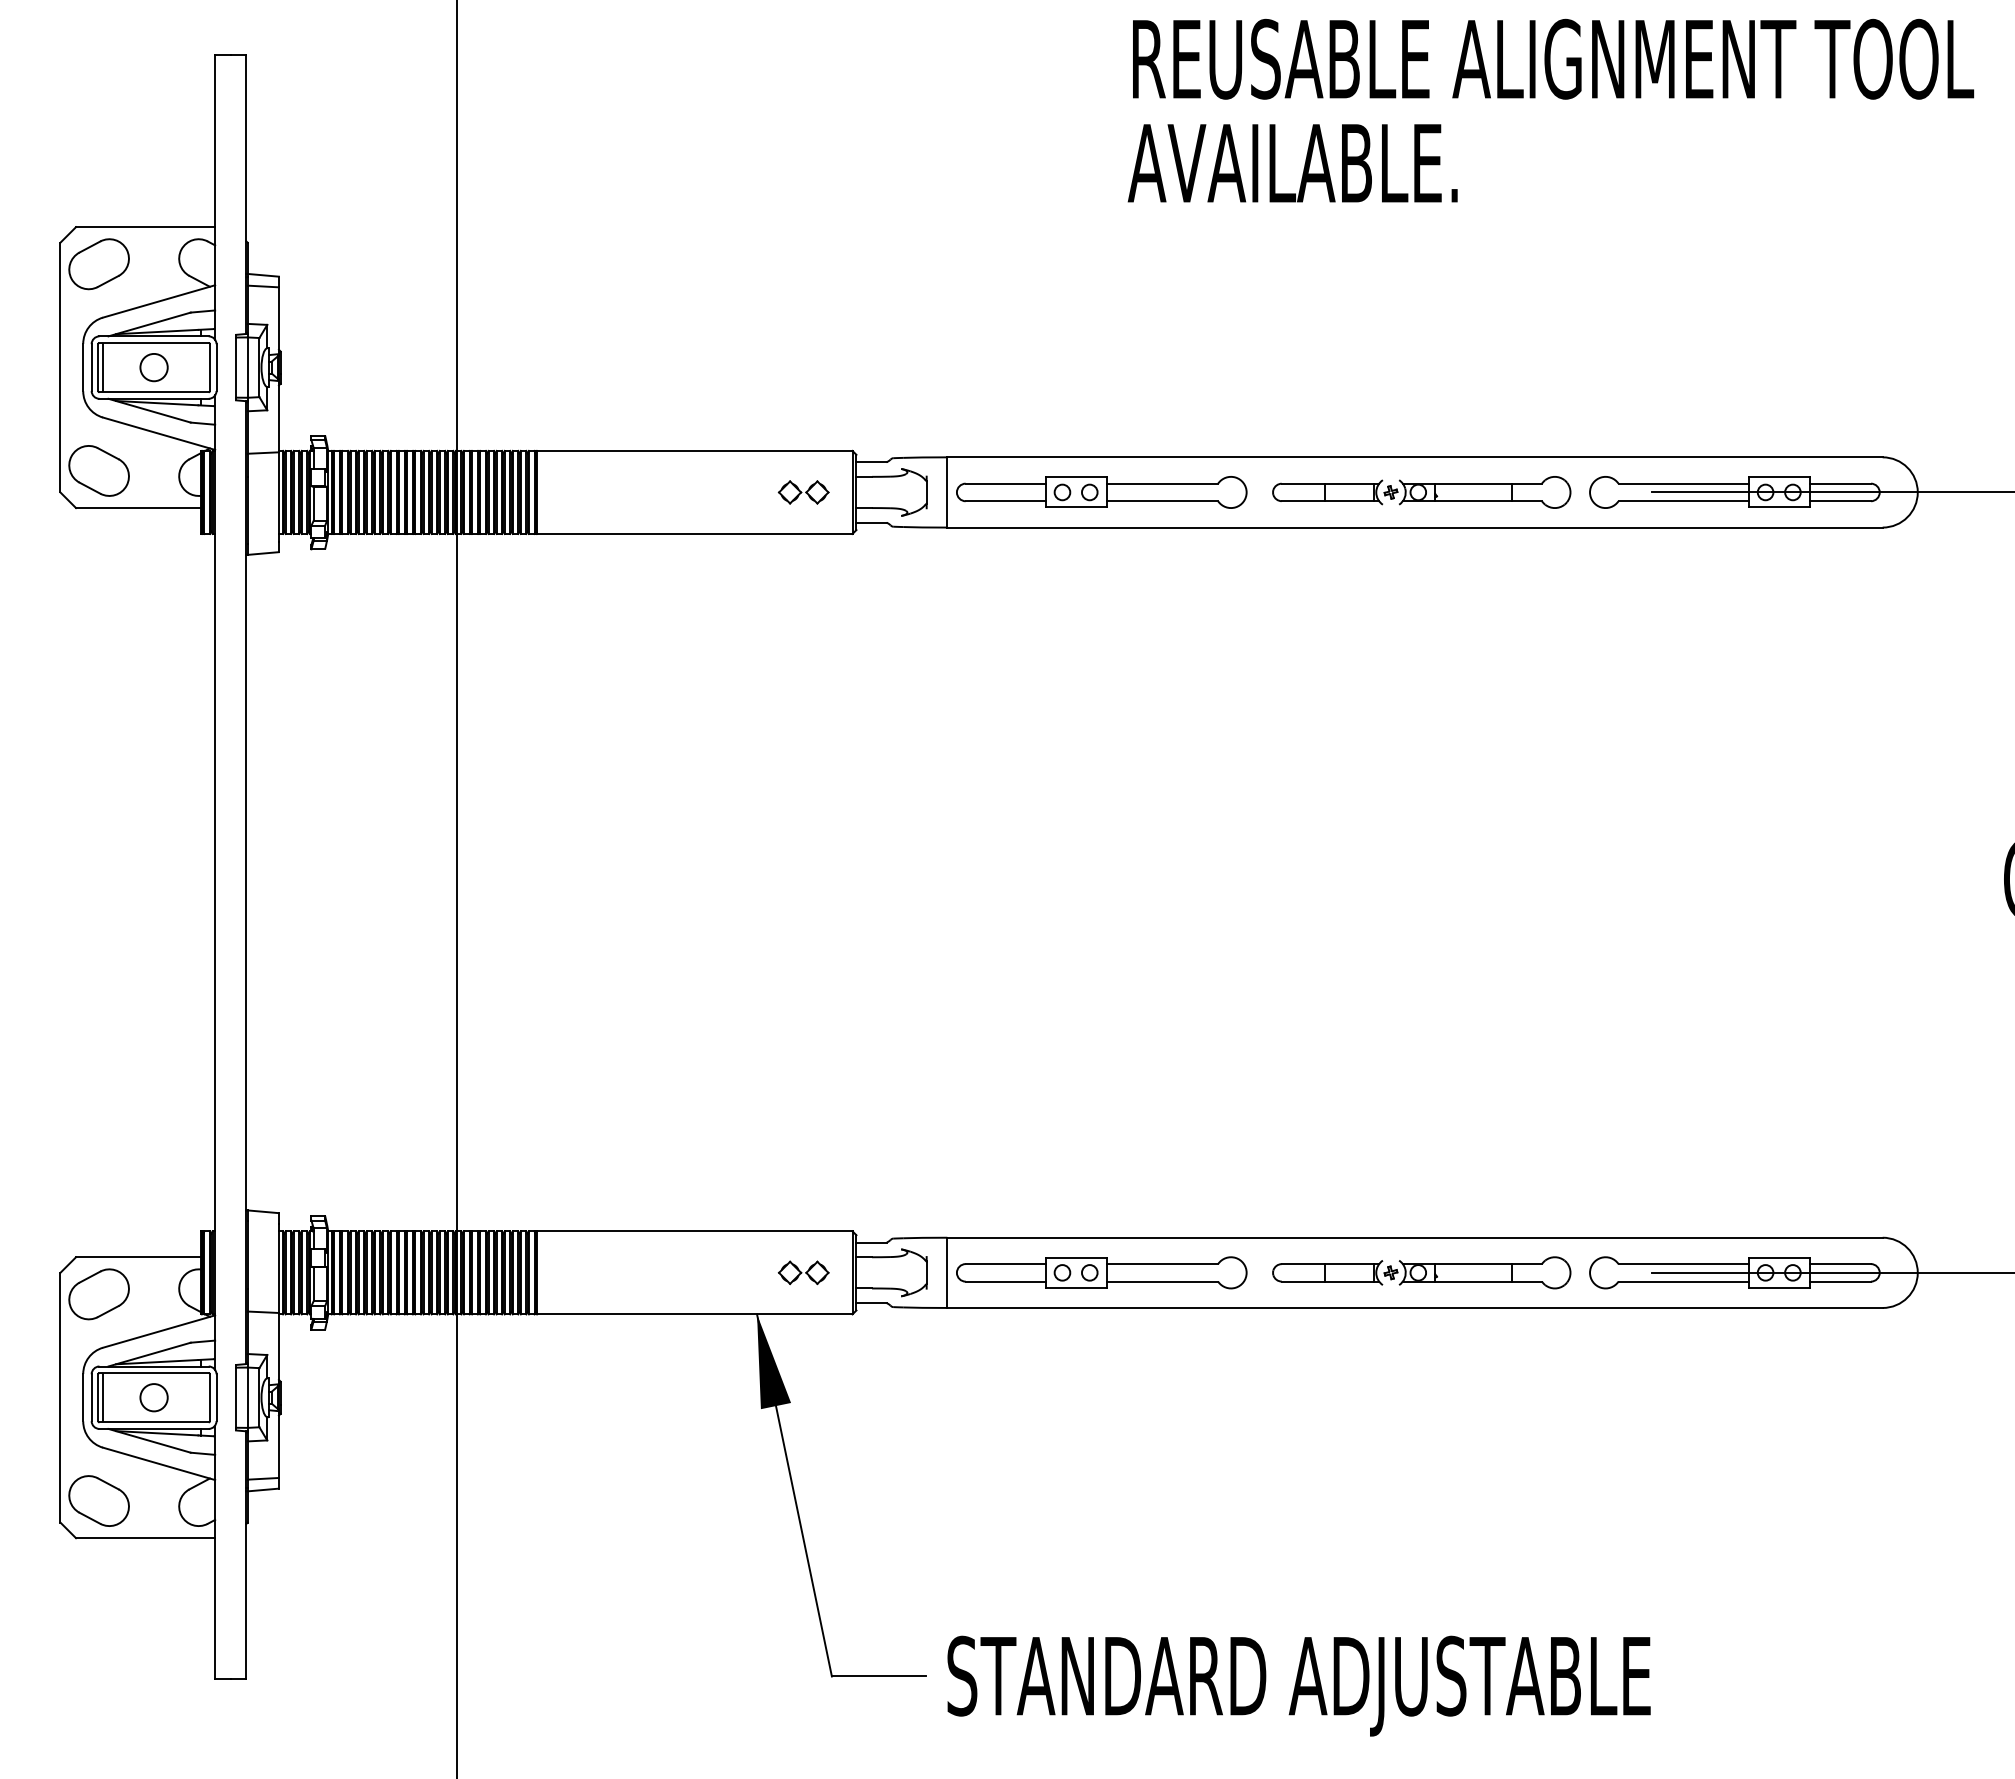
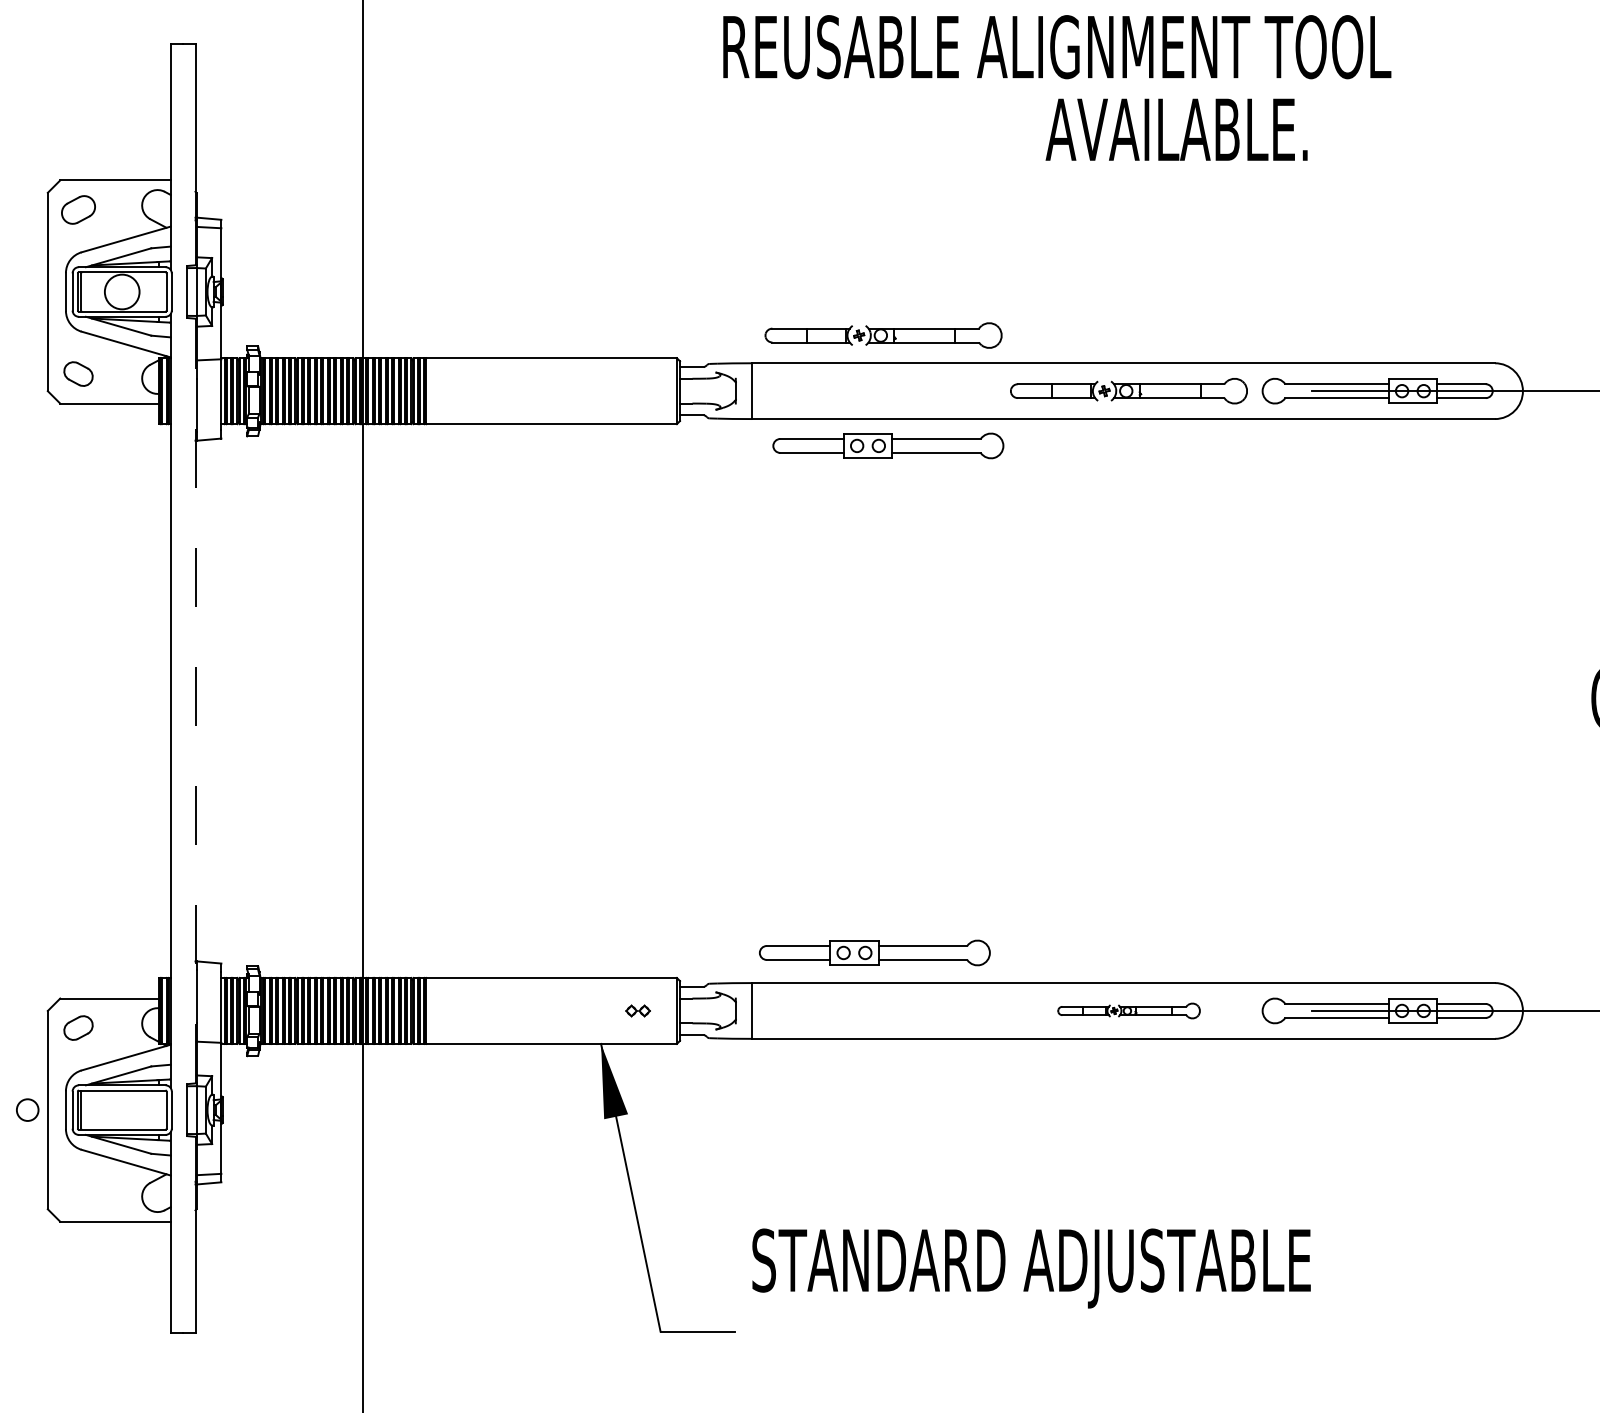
text: (1553, 58) -> (1057, 46), moved
text: (1292, 163) -> (1176, 129), moved
part: (98, 264) -> (78, 210), size x0.7
circle: (153, 367) -> (121, 291), size x1.6
part: (1112, 422) -> (883, 335), added
part: (98, 470) -> (78, 373), size x0.6
part: (803, 492) -> (637, 391), removed
part: (1101, 492) -> (888, 446), moved
line: (246, 882) -> (195, 700), solid -> dashed
part: (803, 1272) -> (637, 1010), size x0.6
part: (1101, 1272) -> (874, 952), moved
part: (1421, 1272) -> (1128, 1010), size x0.6
part: (98, 1294) -> (78, 1028), size x0.6
circle: (153, 1397) -> (27, 1109), moved
part: (98, 1500) -> (78, 1191), removed
text: (1298, 1685) -> (1031, 1267), moved

